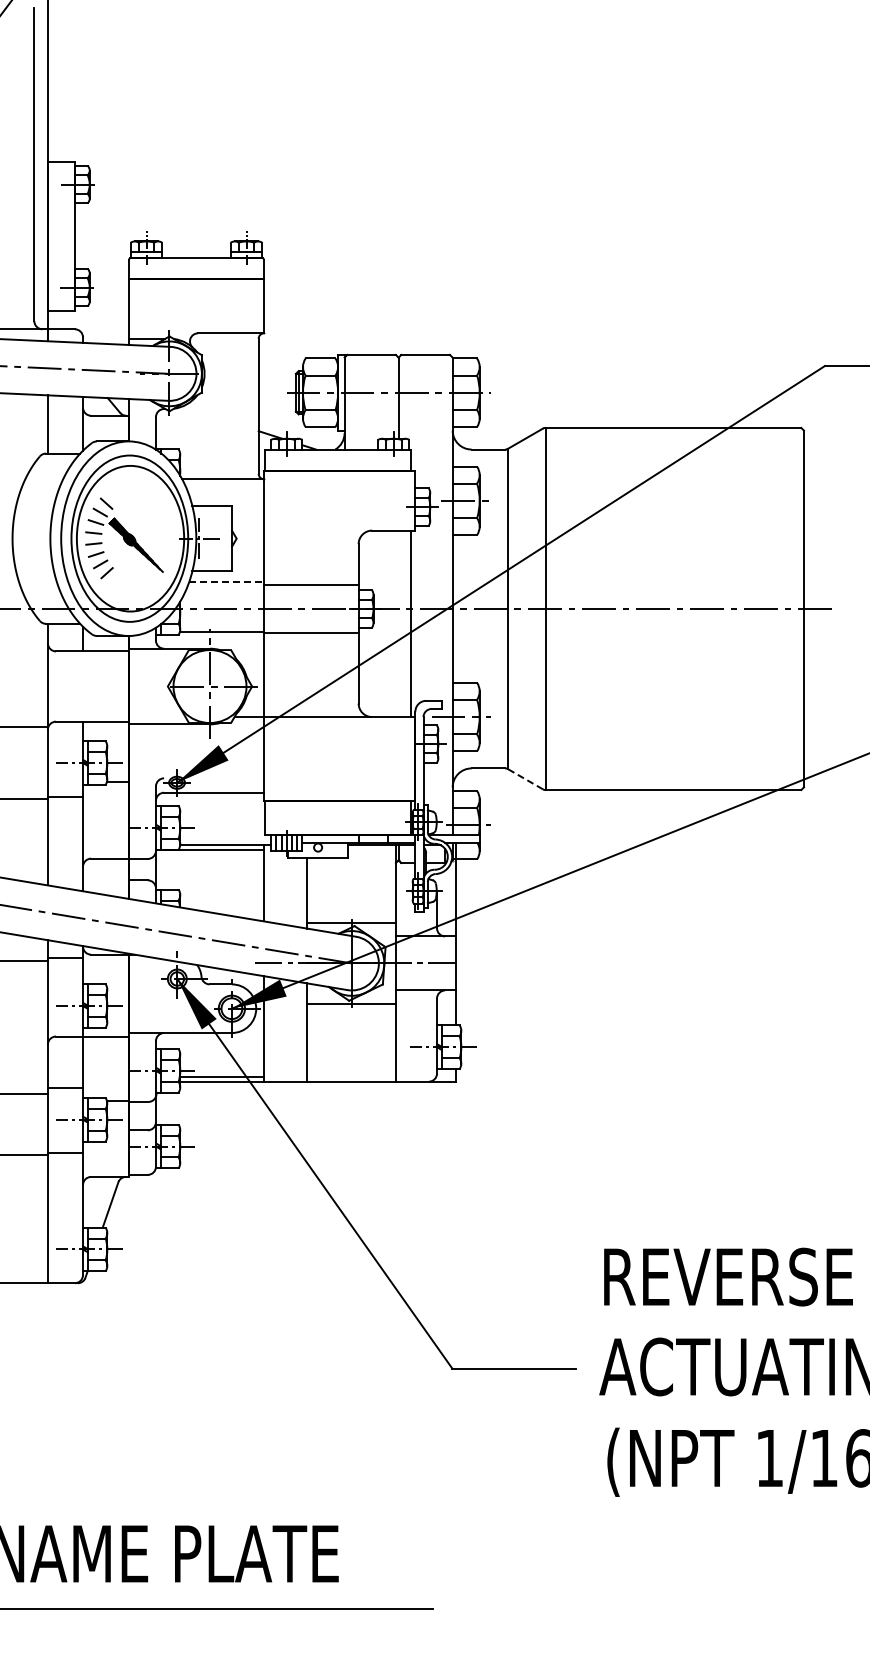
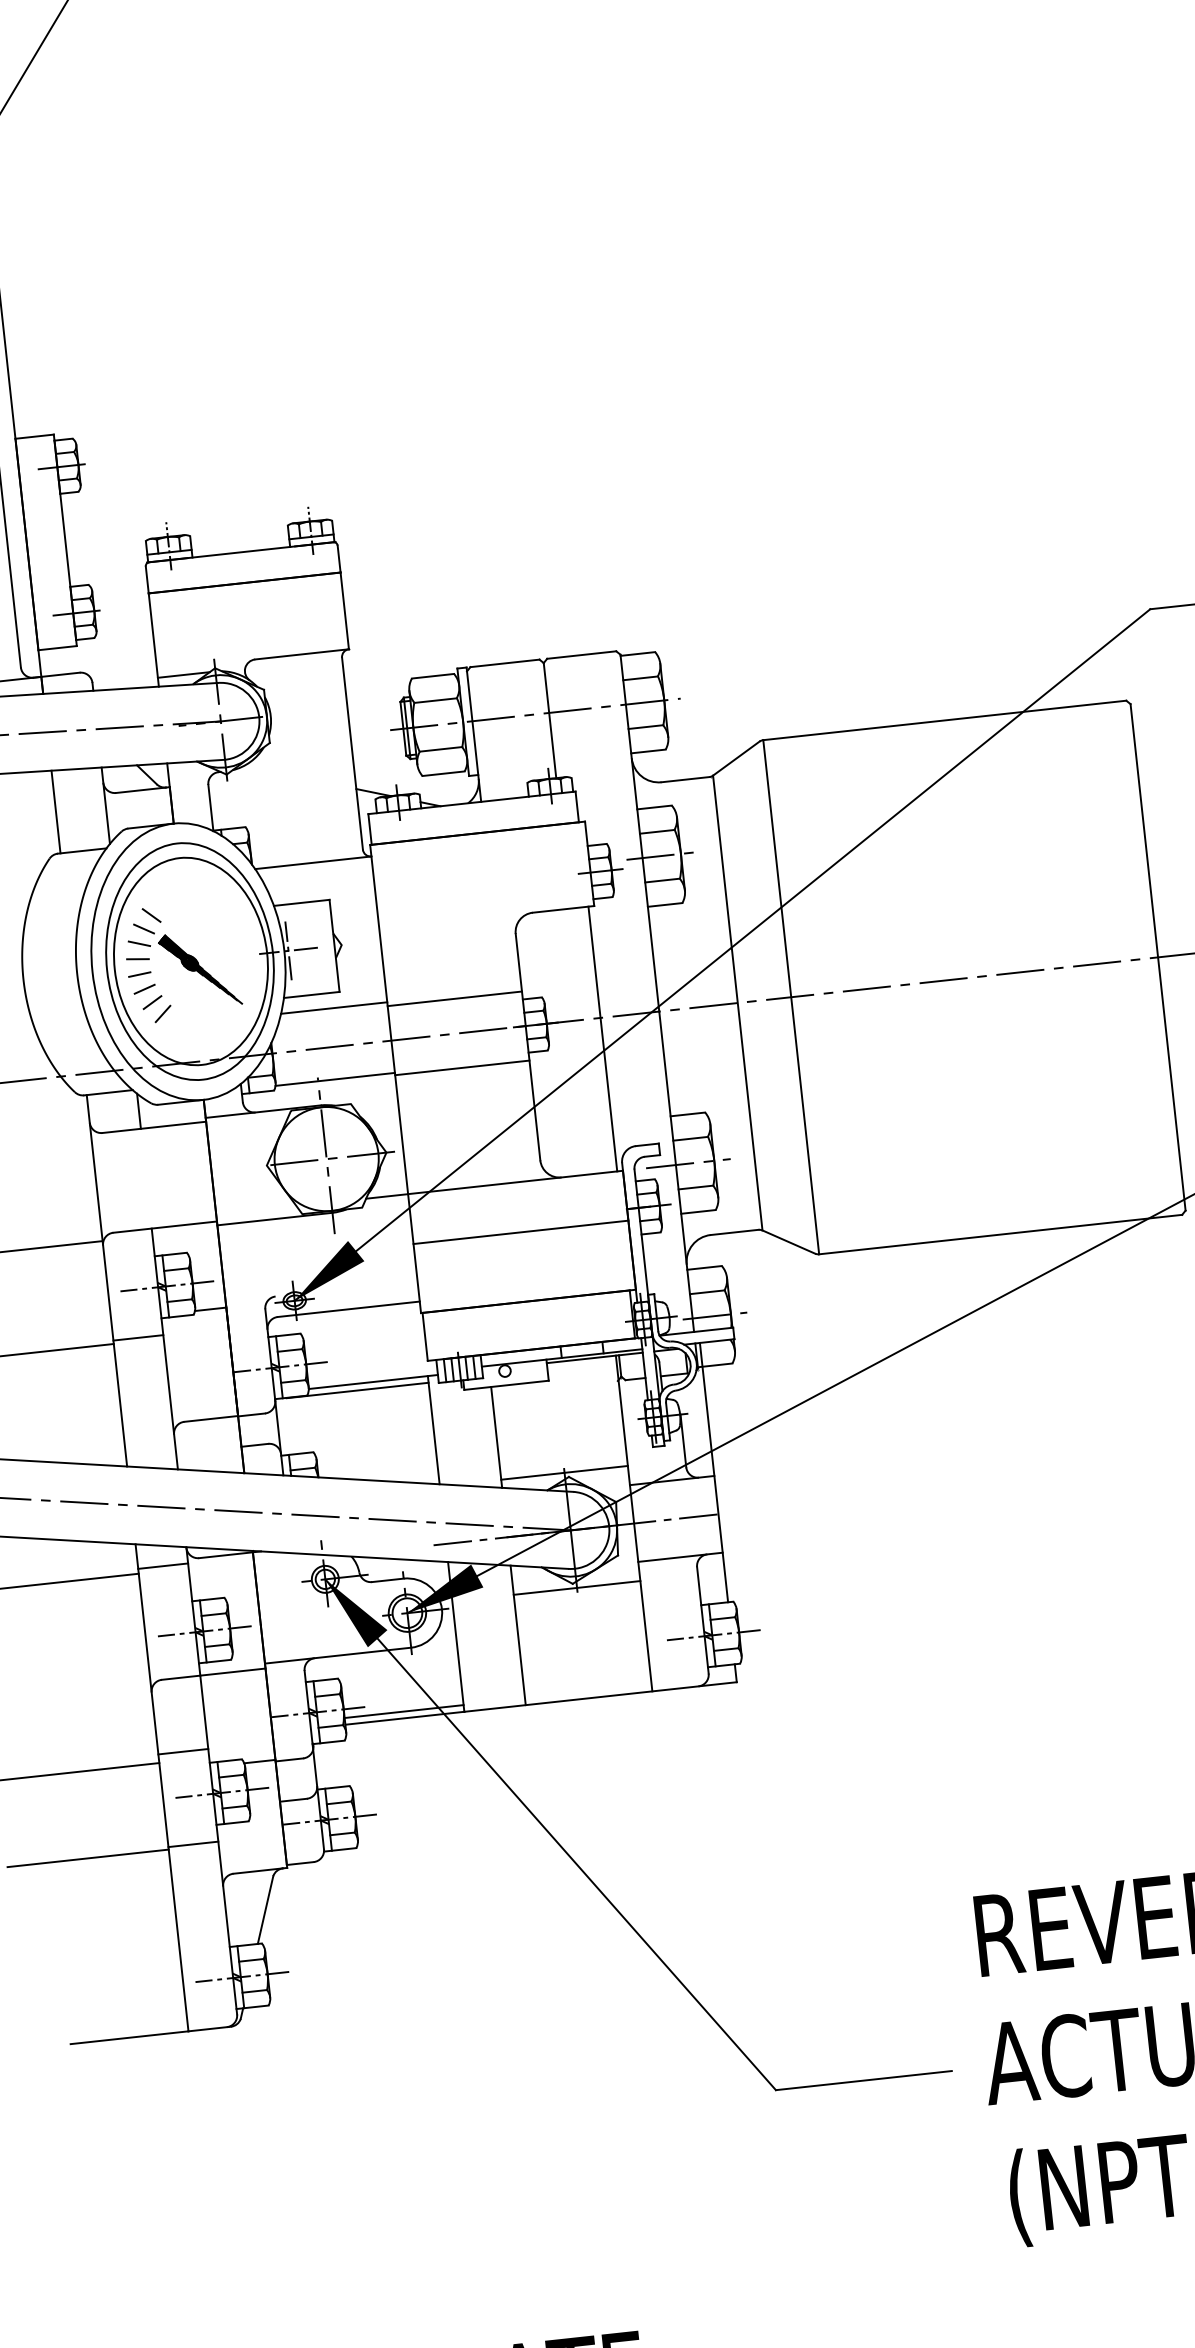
line: (227, 581) -> (335, 1007), dashed -> solid
line: (339, 752) -> (520, 1232), added
line: (525, 778) -> (788, 1241), dashed -> solid

